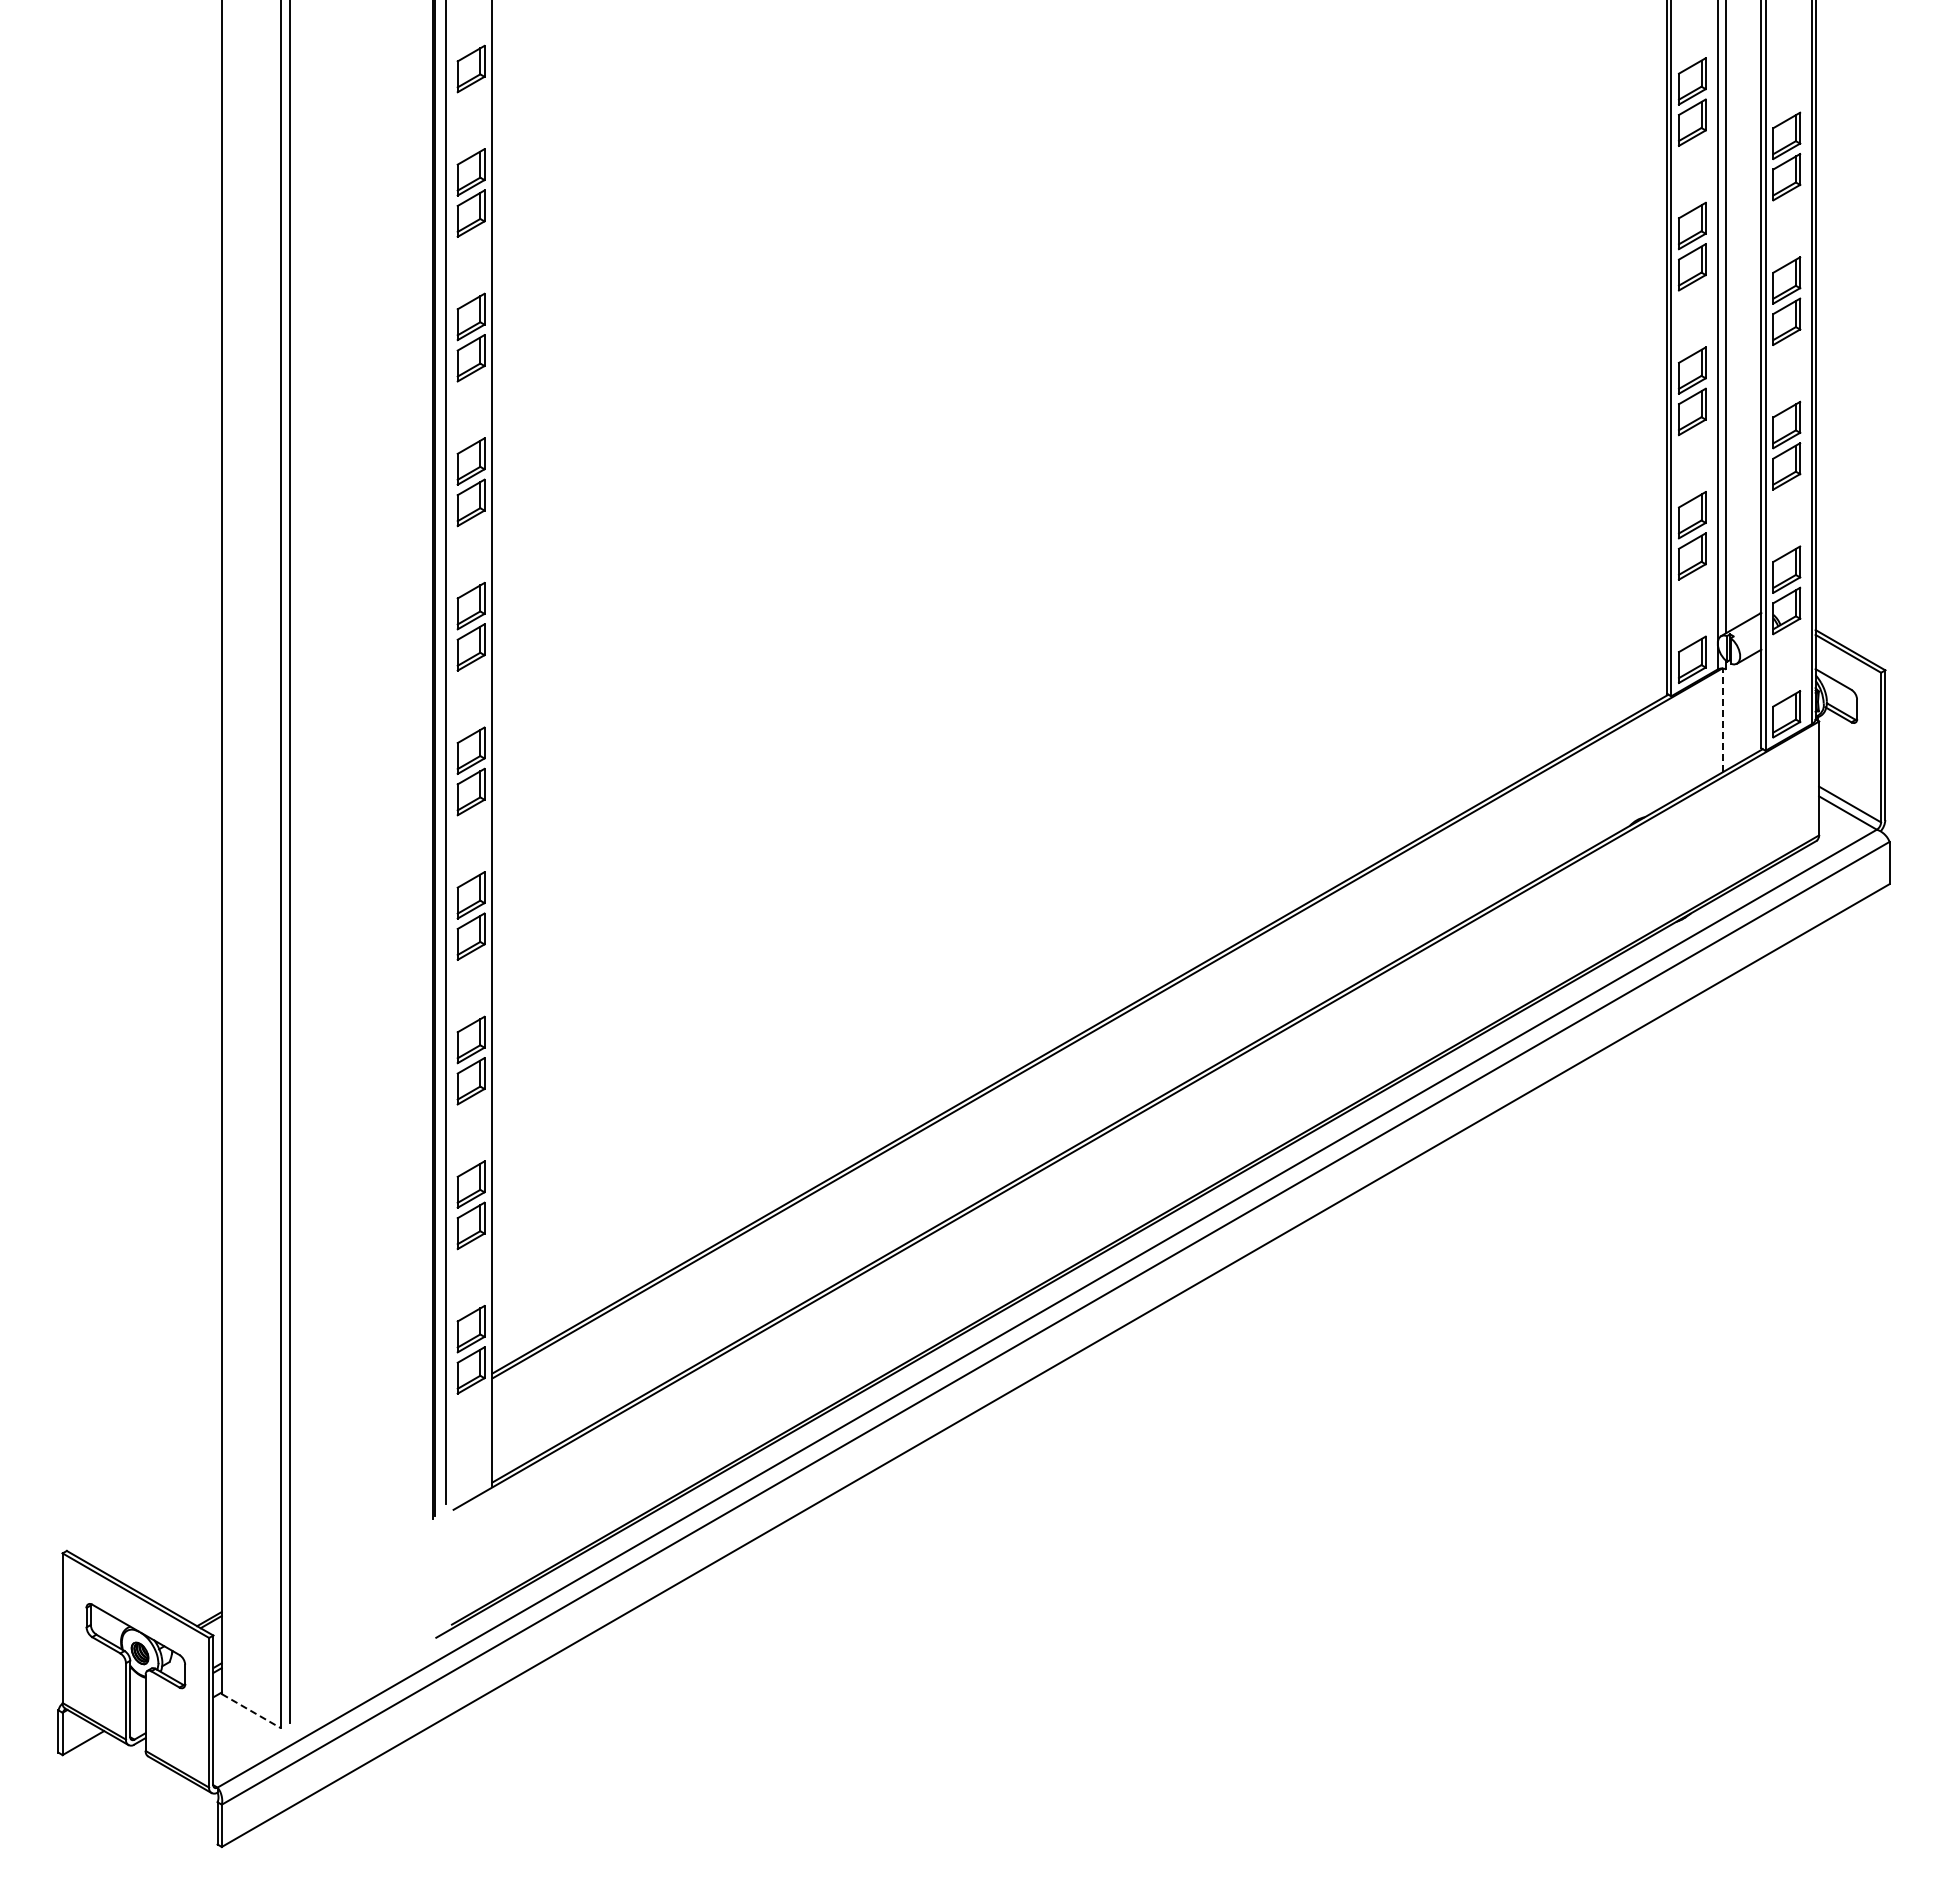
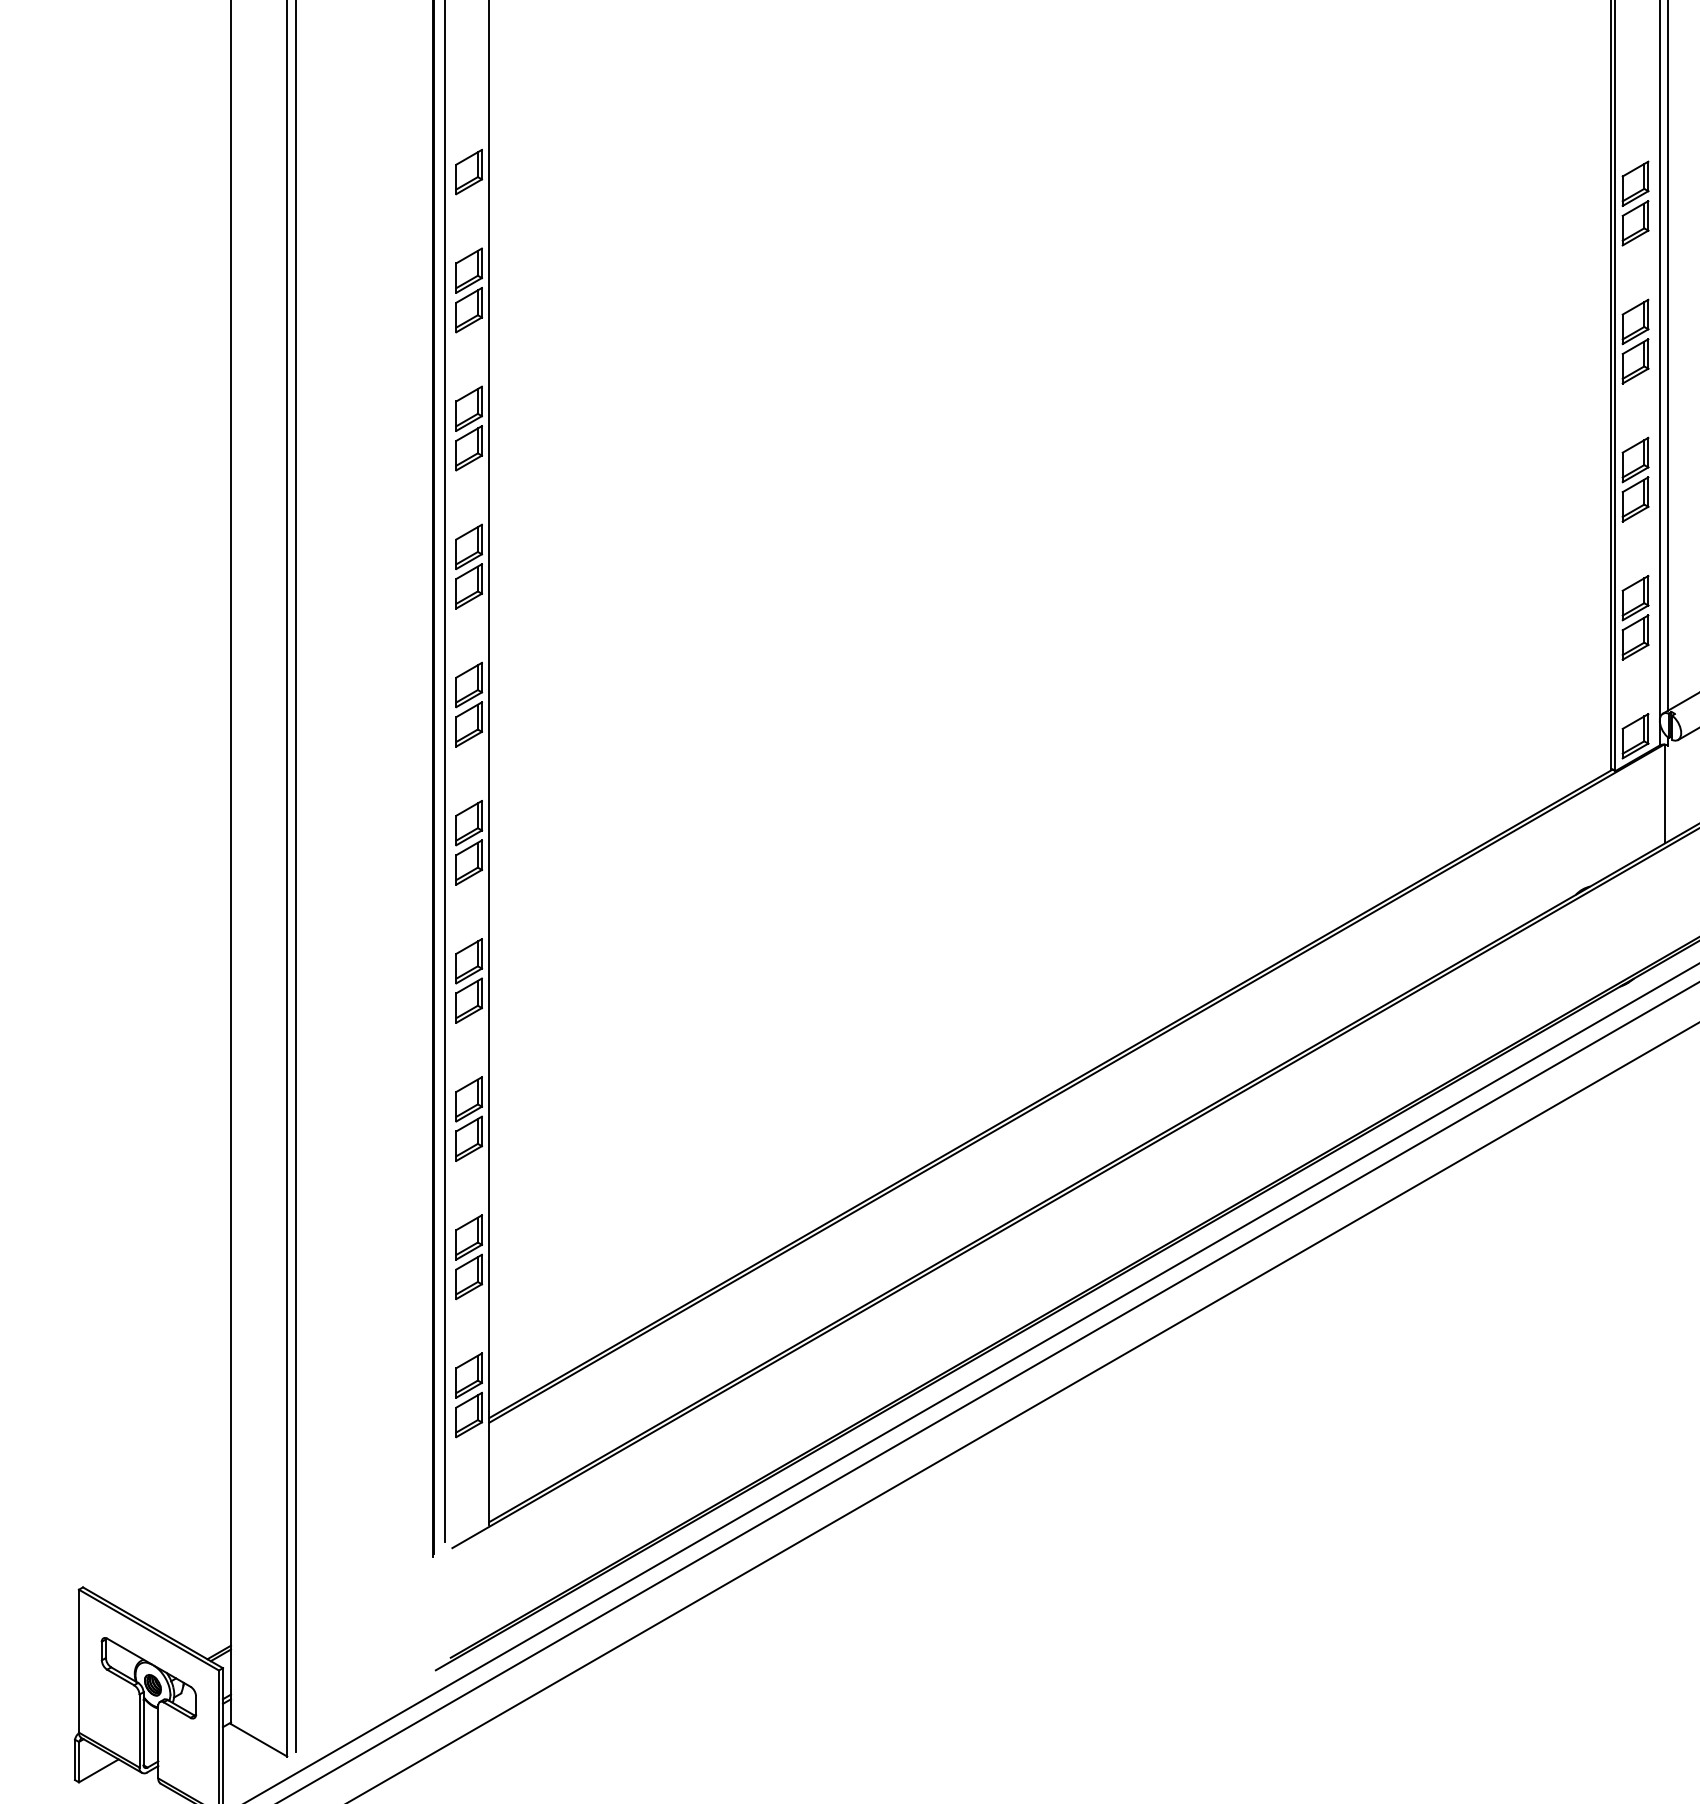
line: (1723, 720) -> (1665, 794), dashed -> solid
line: (251, 1711) -> (259, 1740), dashed -> solid

